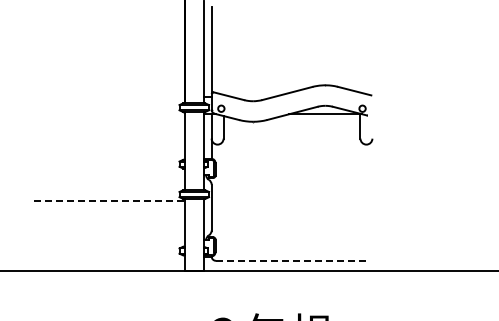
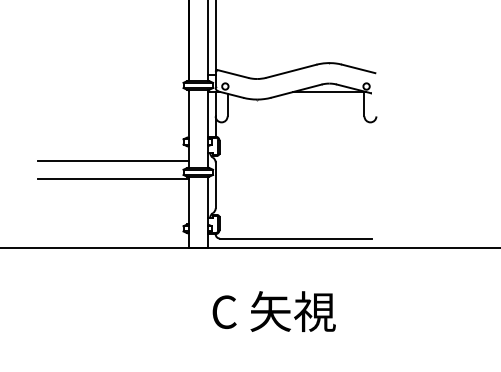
line: (108, 183) -> (112, 161), added
line: (109, 200) -> (113, 178), dashed -> solid
line: (292, 260) -> (296, 238), dashed -> solid

